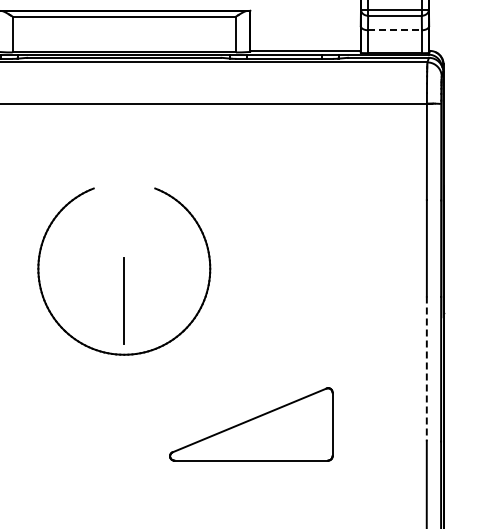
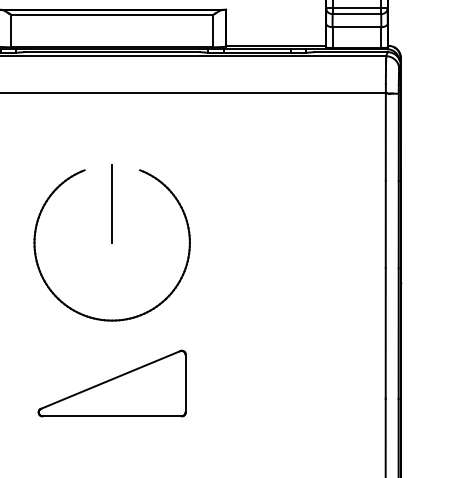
line: (395, 30) -> (357, 27), dashed -> solid
line: (123, 300) -> (111, 203), moved
line: (426, 369) -> (385, 333), dashed -> solid
part: (251, 424) -> (112, 383), moved

